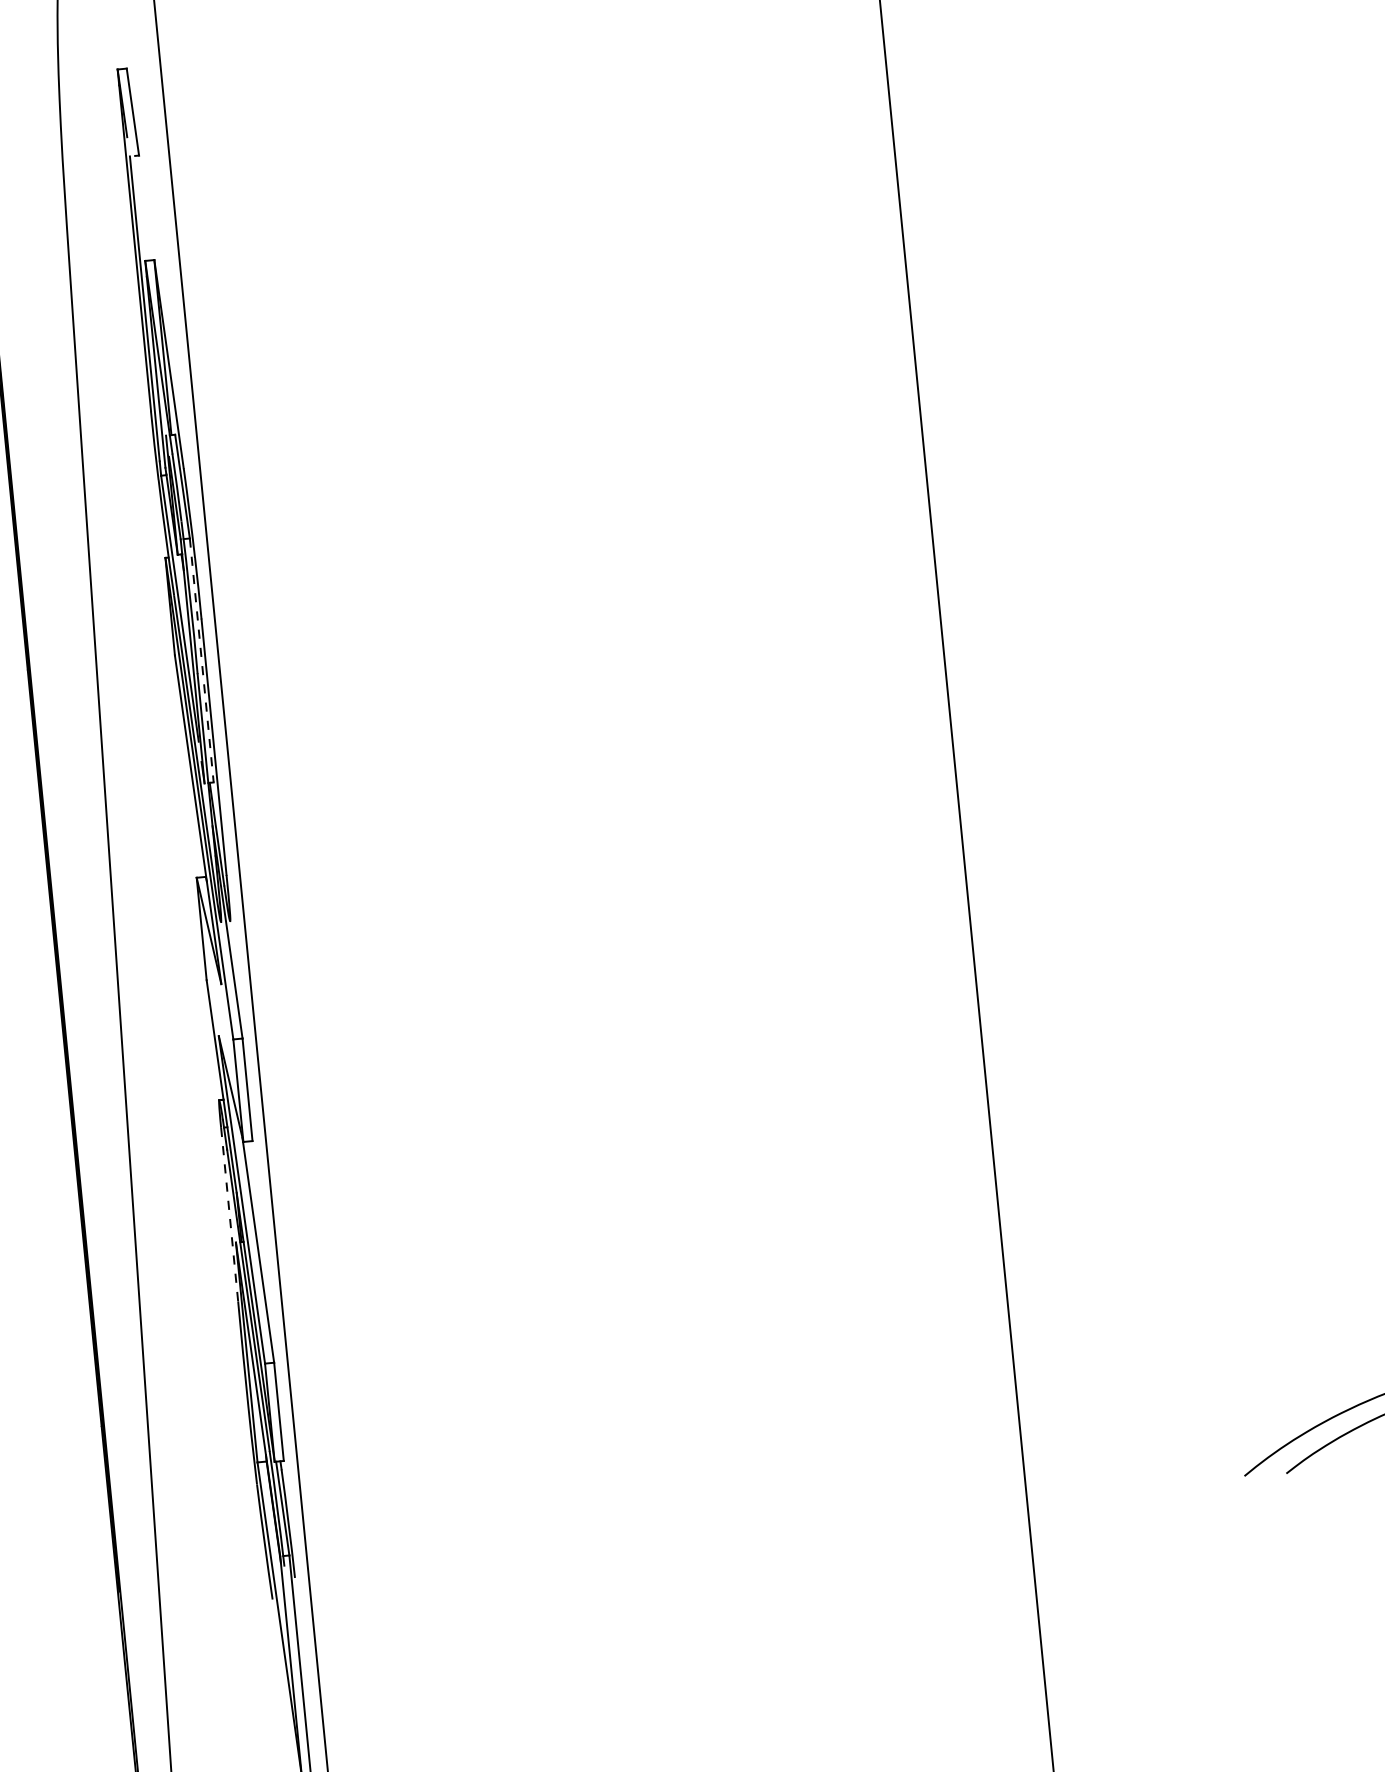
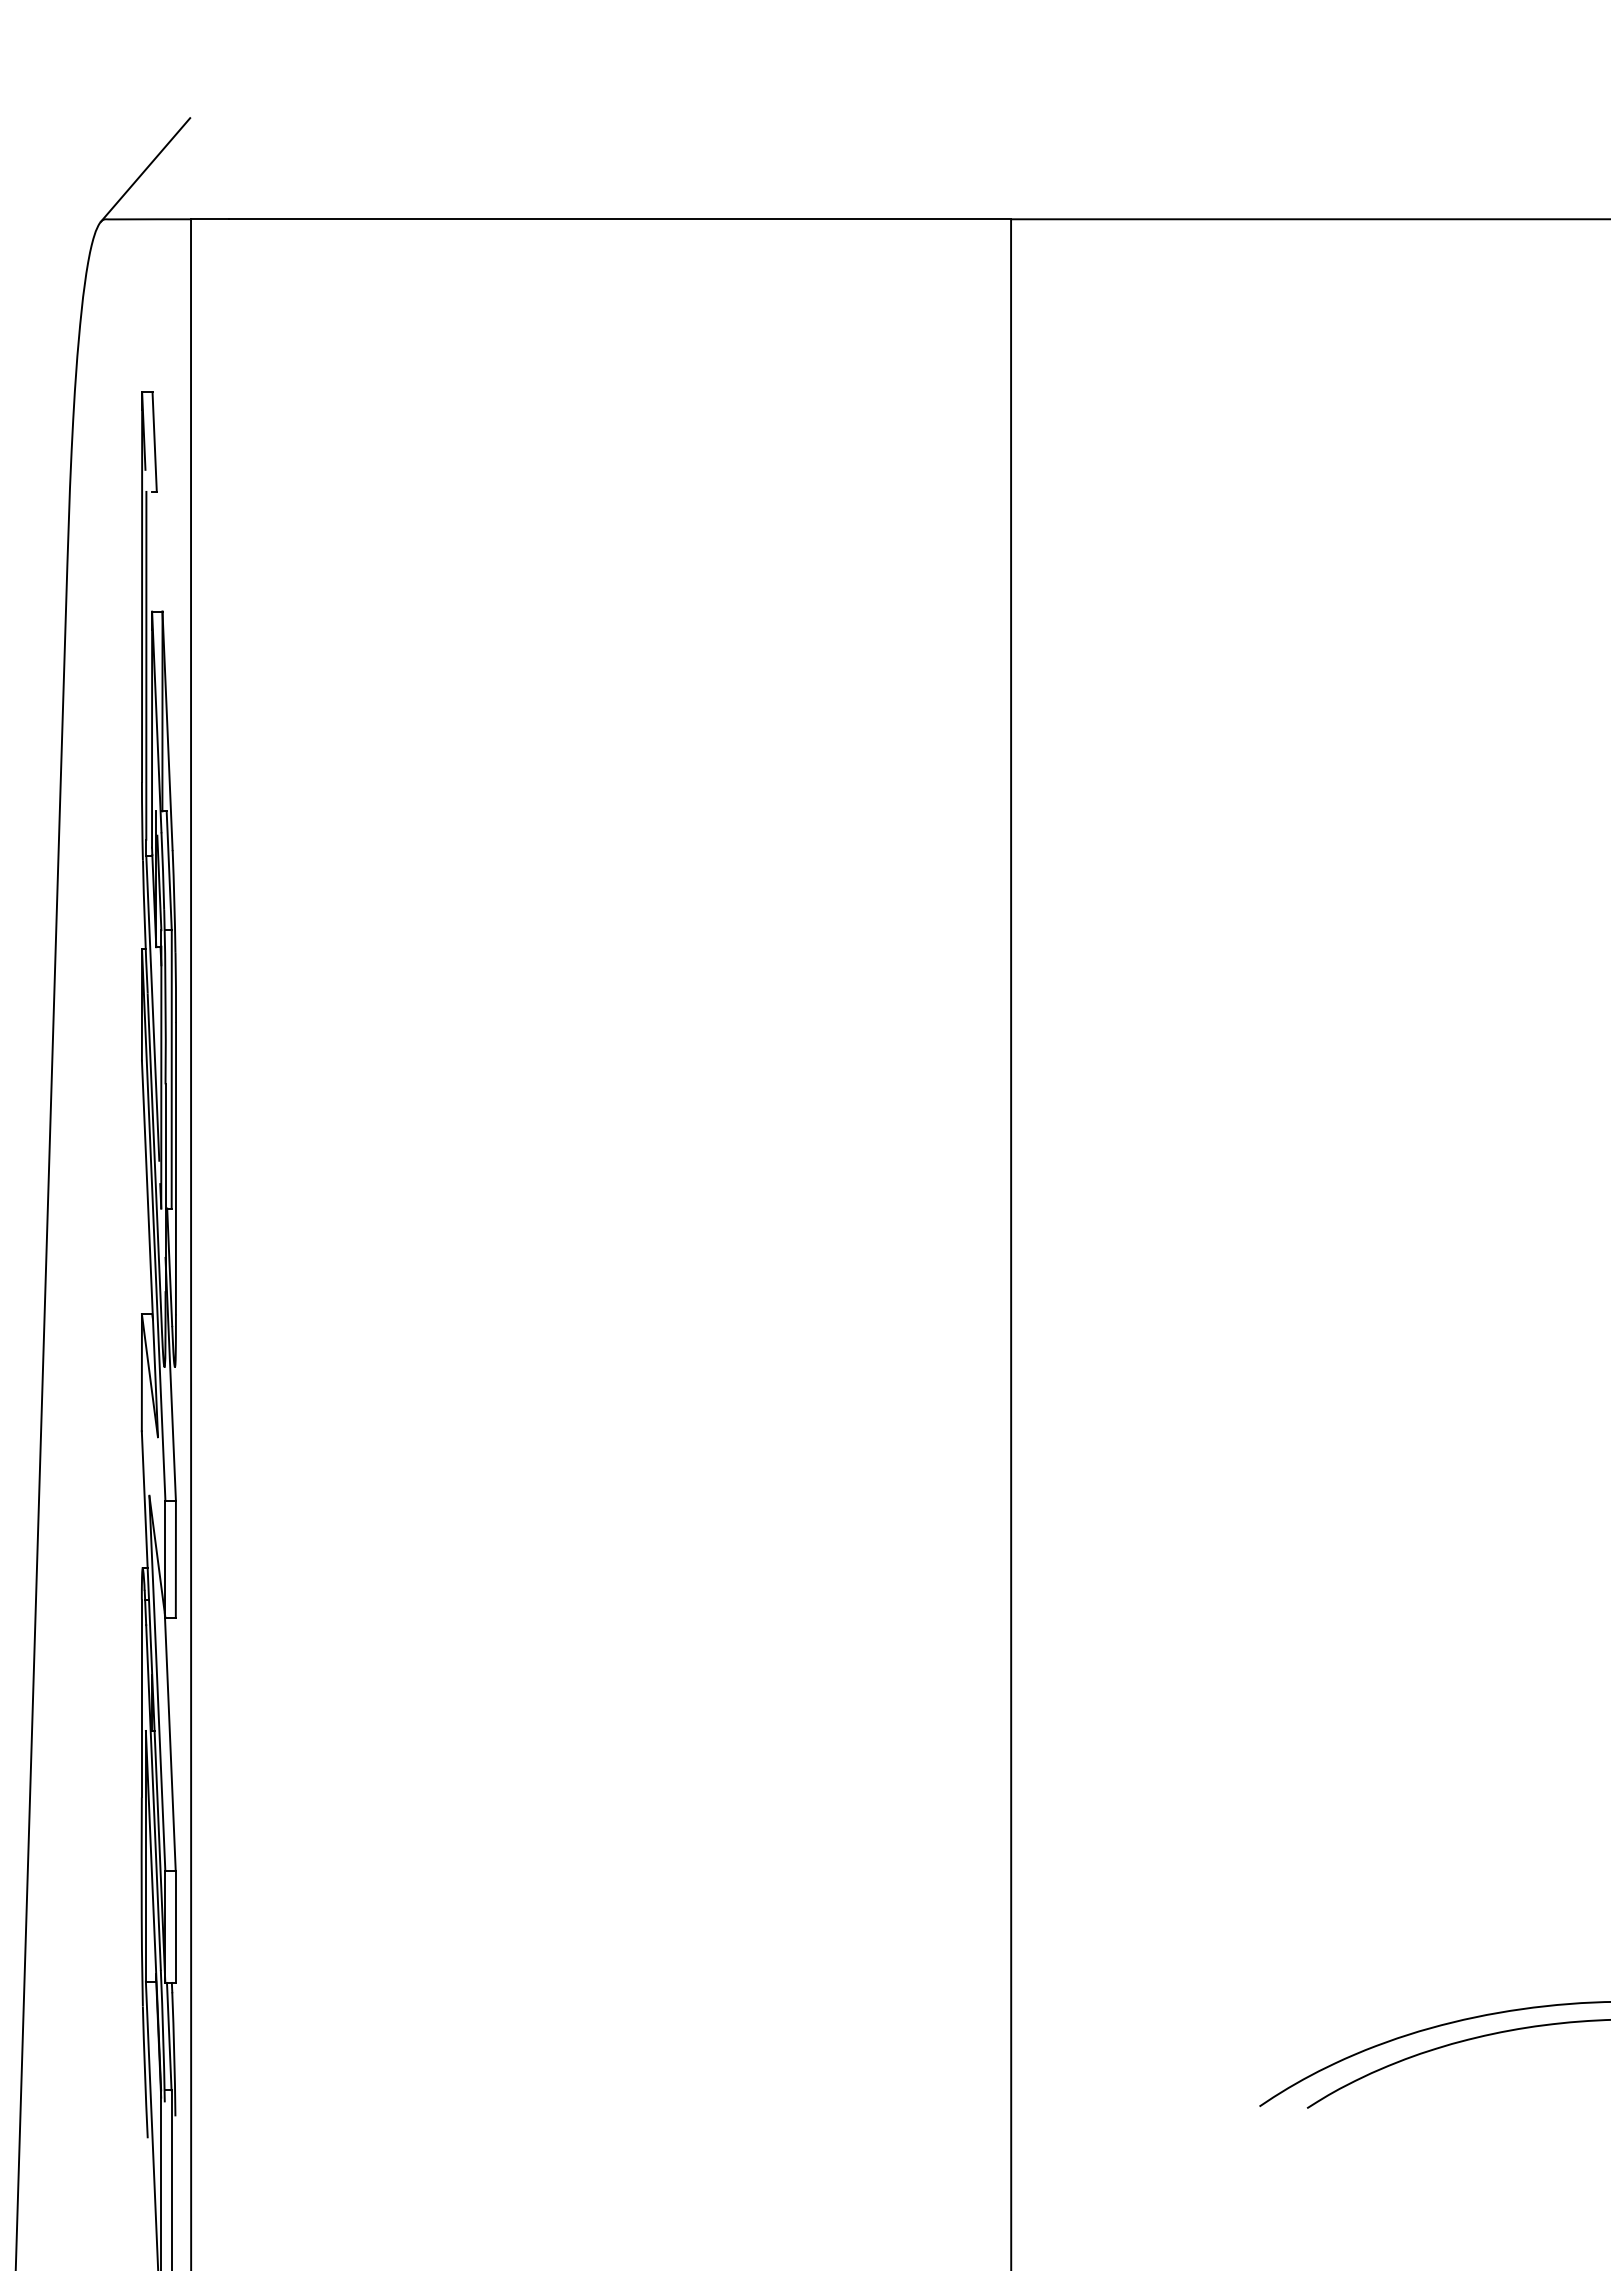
line: (201, 660) -> (171, 1069), dashed -> solid
line: (229, 1214) -> (141, 1698), dashed -> solid

